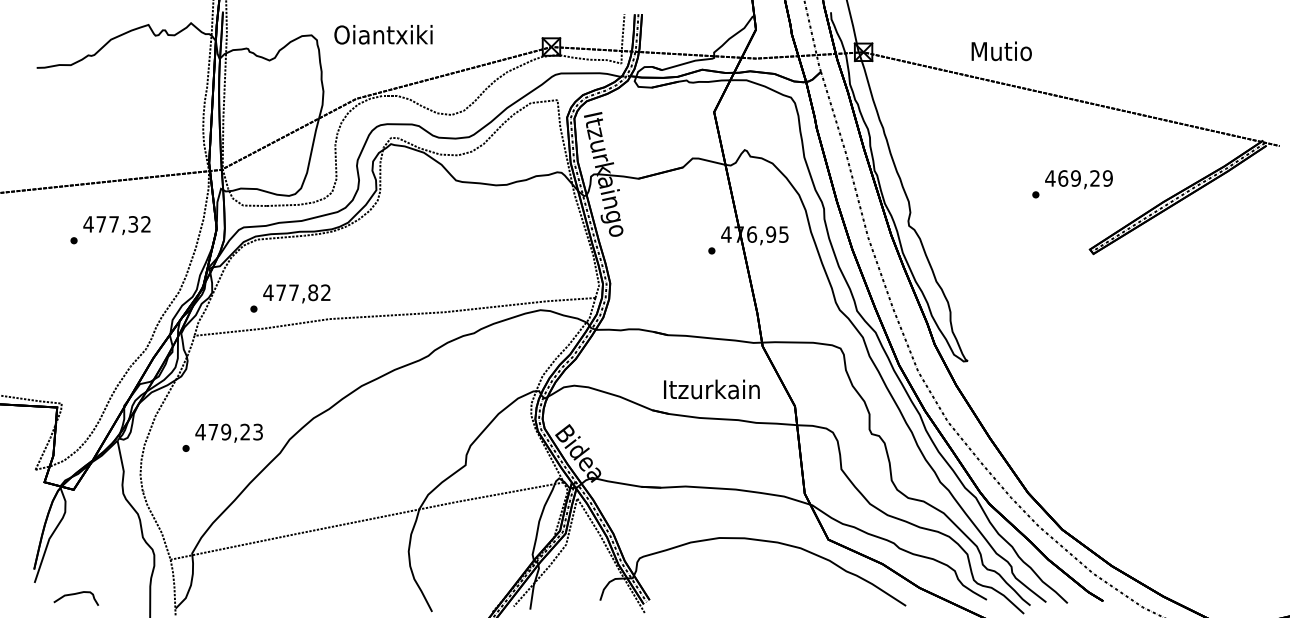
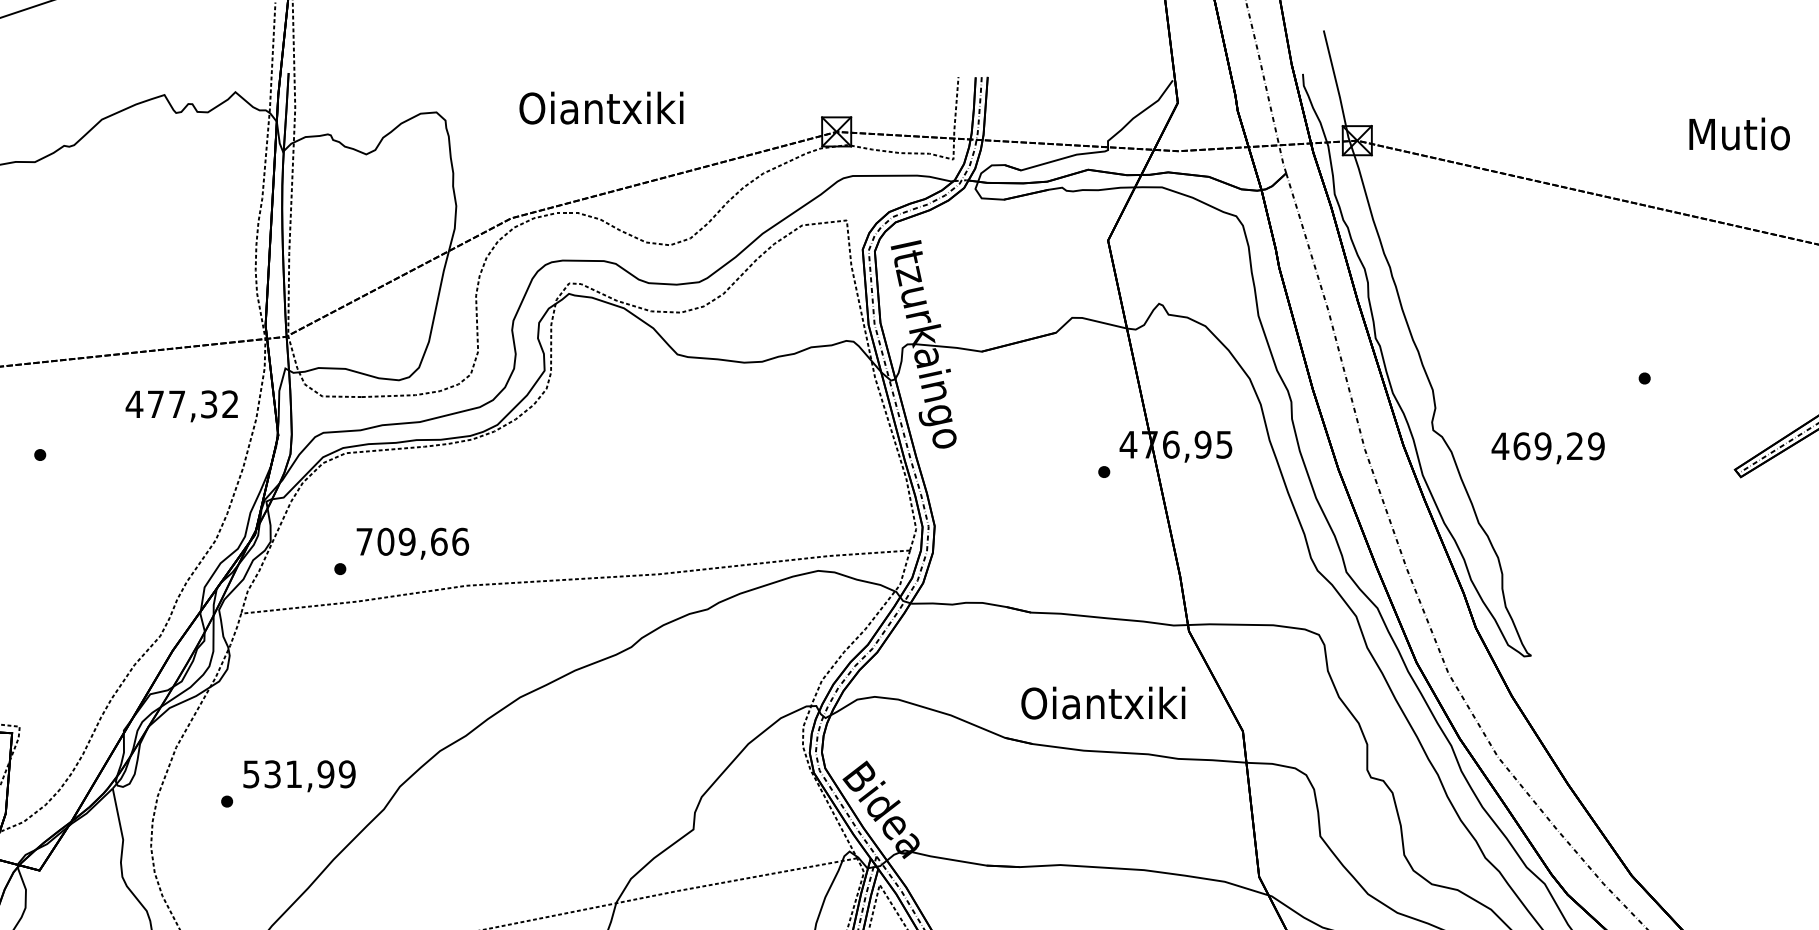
text: (383, 34) -> (601, 107), moved
text: (1001, 51) -> (1739, 134), moved
text: (1078, 179) -> (1547, 447), moved
text: (116, 225) -> (181, 406), moved
text: (297, 292) -> (412, 541), 477,82 -> 709,66
text: (711, 389) -> (1103, 703), Itzurkain -> Oiantxiki
text: (229, 431) -> (299, 773), 479,23 -> 531,99

